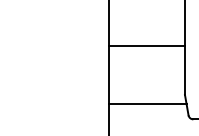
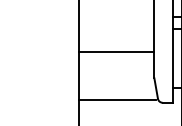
line: (146, 45) -> (115, 51), moved
line: (147, 104) -> (116, 99), moved

